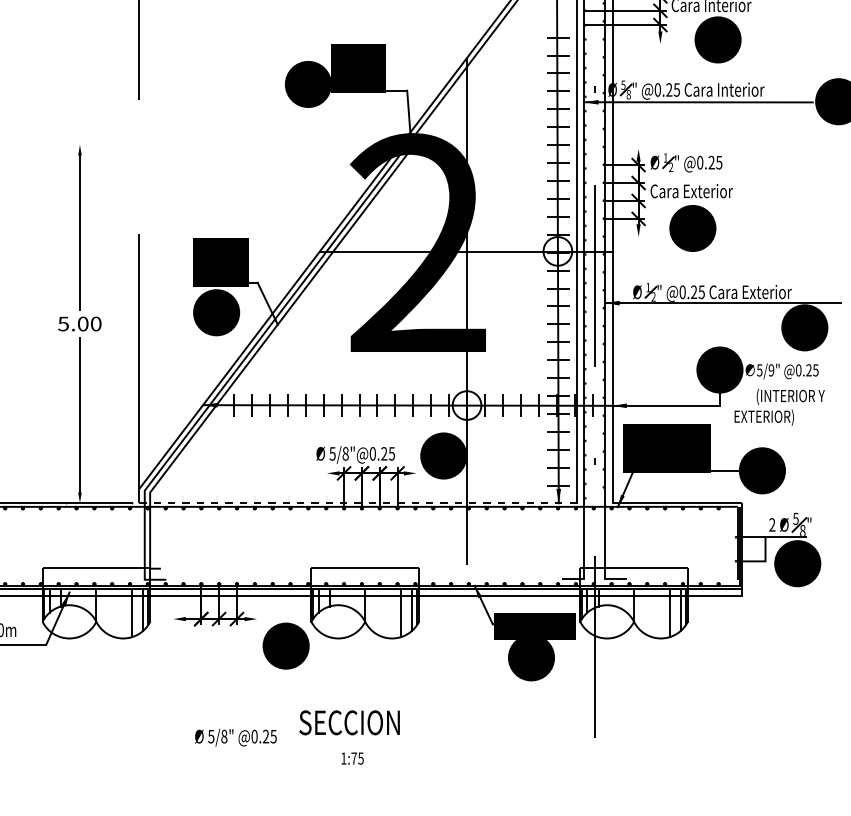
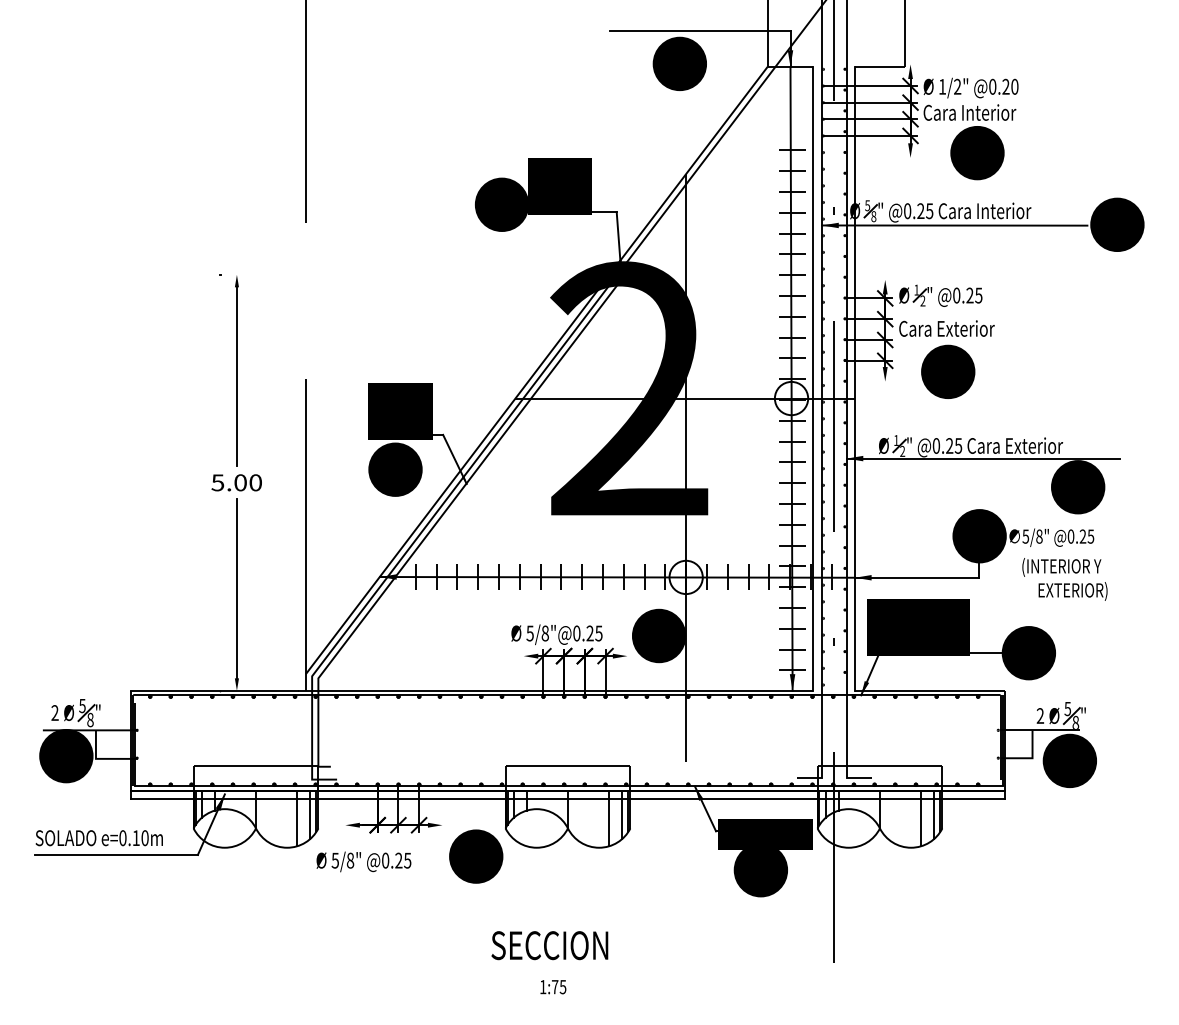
text: (771, 370) -> (1039, 536), 5/9" -> 5/8"
text: (763, 417) -> (1072, 591), moved
line: (354, 502) -> (555, 690), dashed -> solid
text: (235, 737) -> (363, 861), moved

